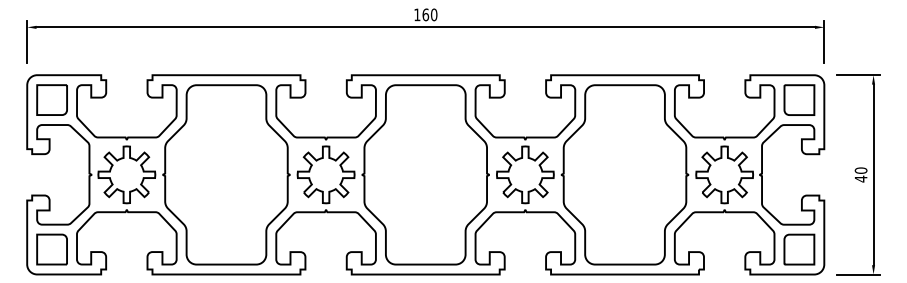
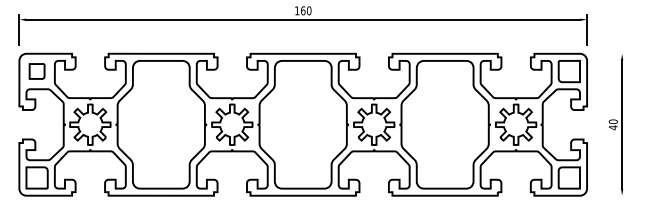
line: (857, 75) -> (610, 53), removed
part: (51, 99) -> (36, 71), size x0.7
line: (857, 274) -> (610, 195), removed

